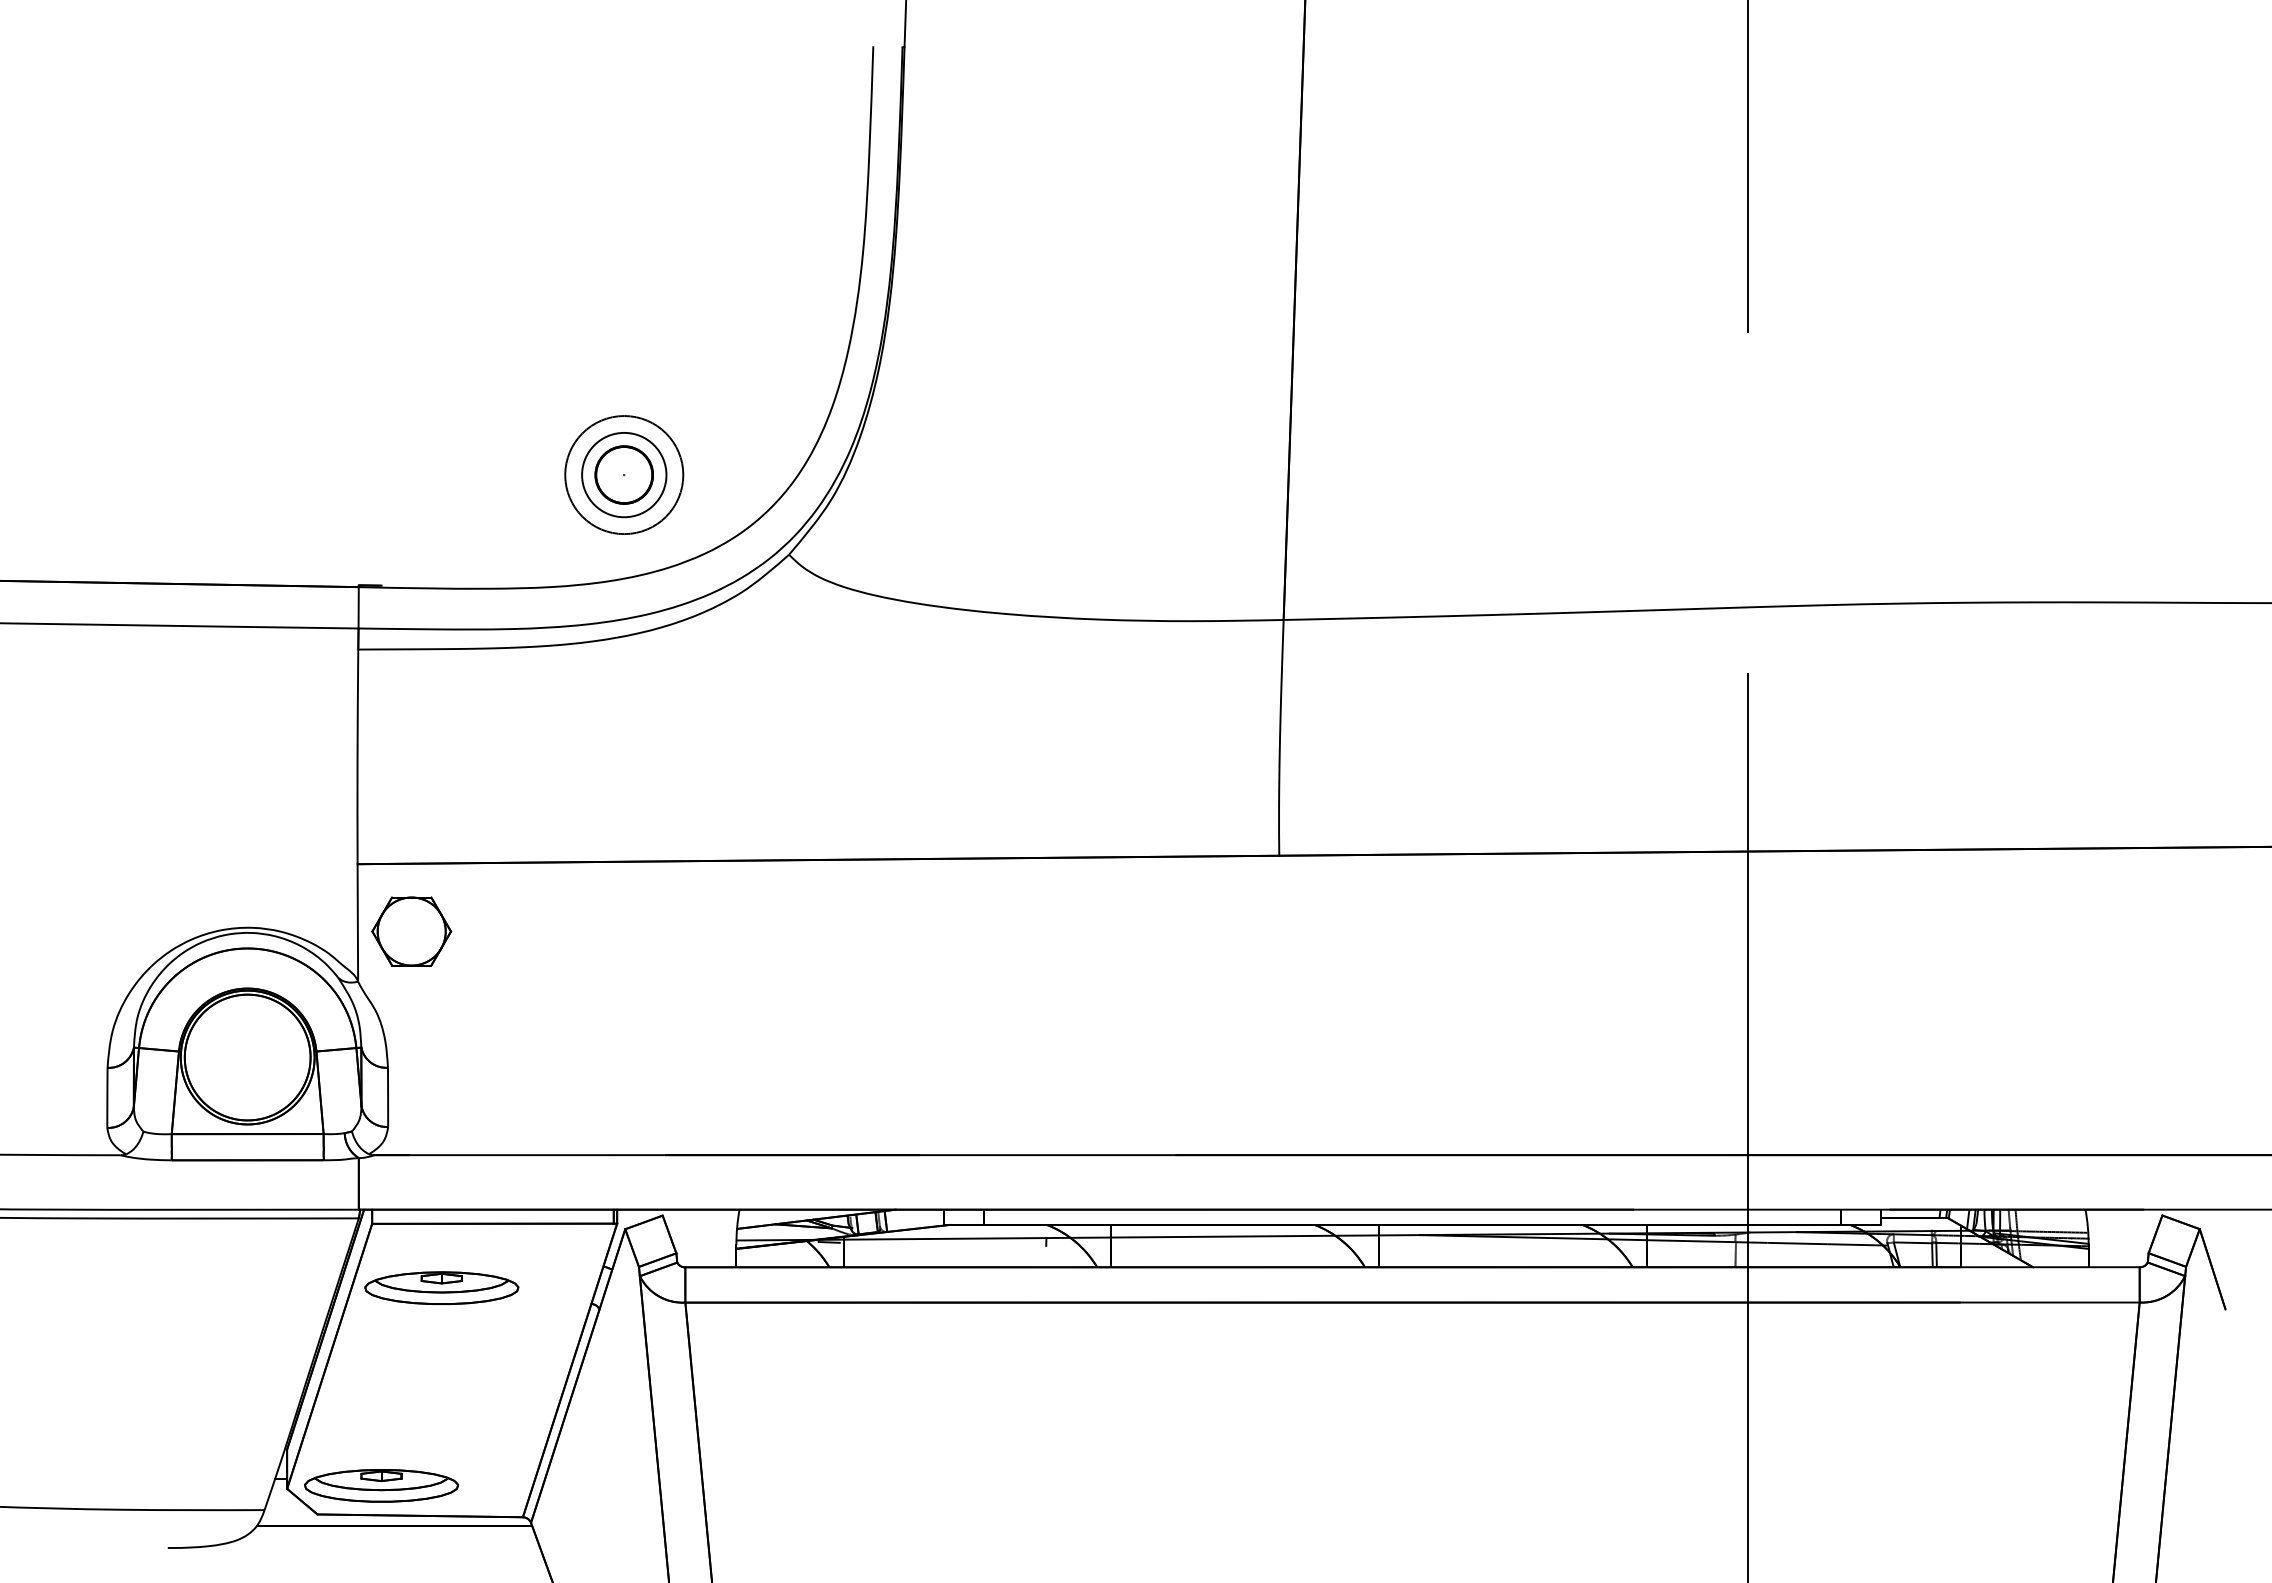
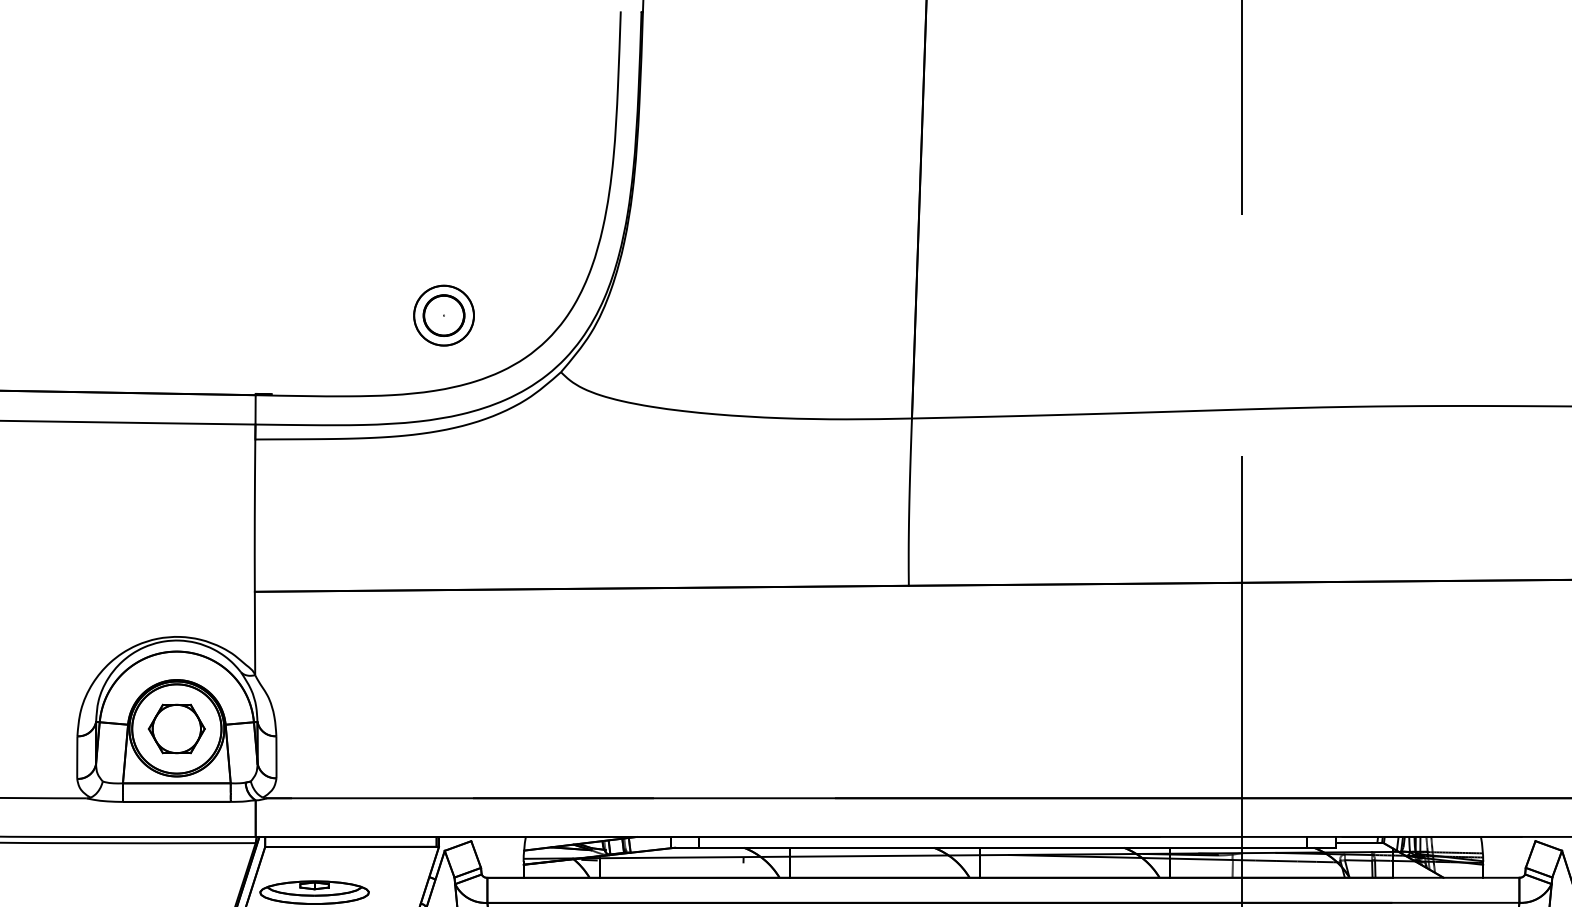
circle: (624, 474) -> (444, 315), size x0.71
part: (411, 931) -> (176, 728), moved

